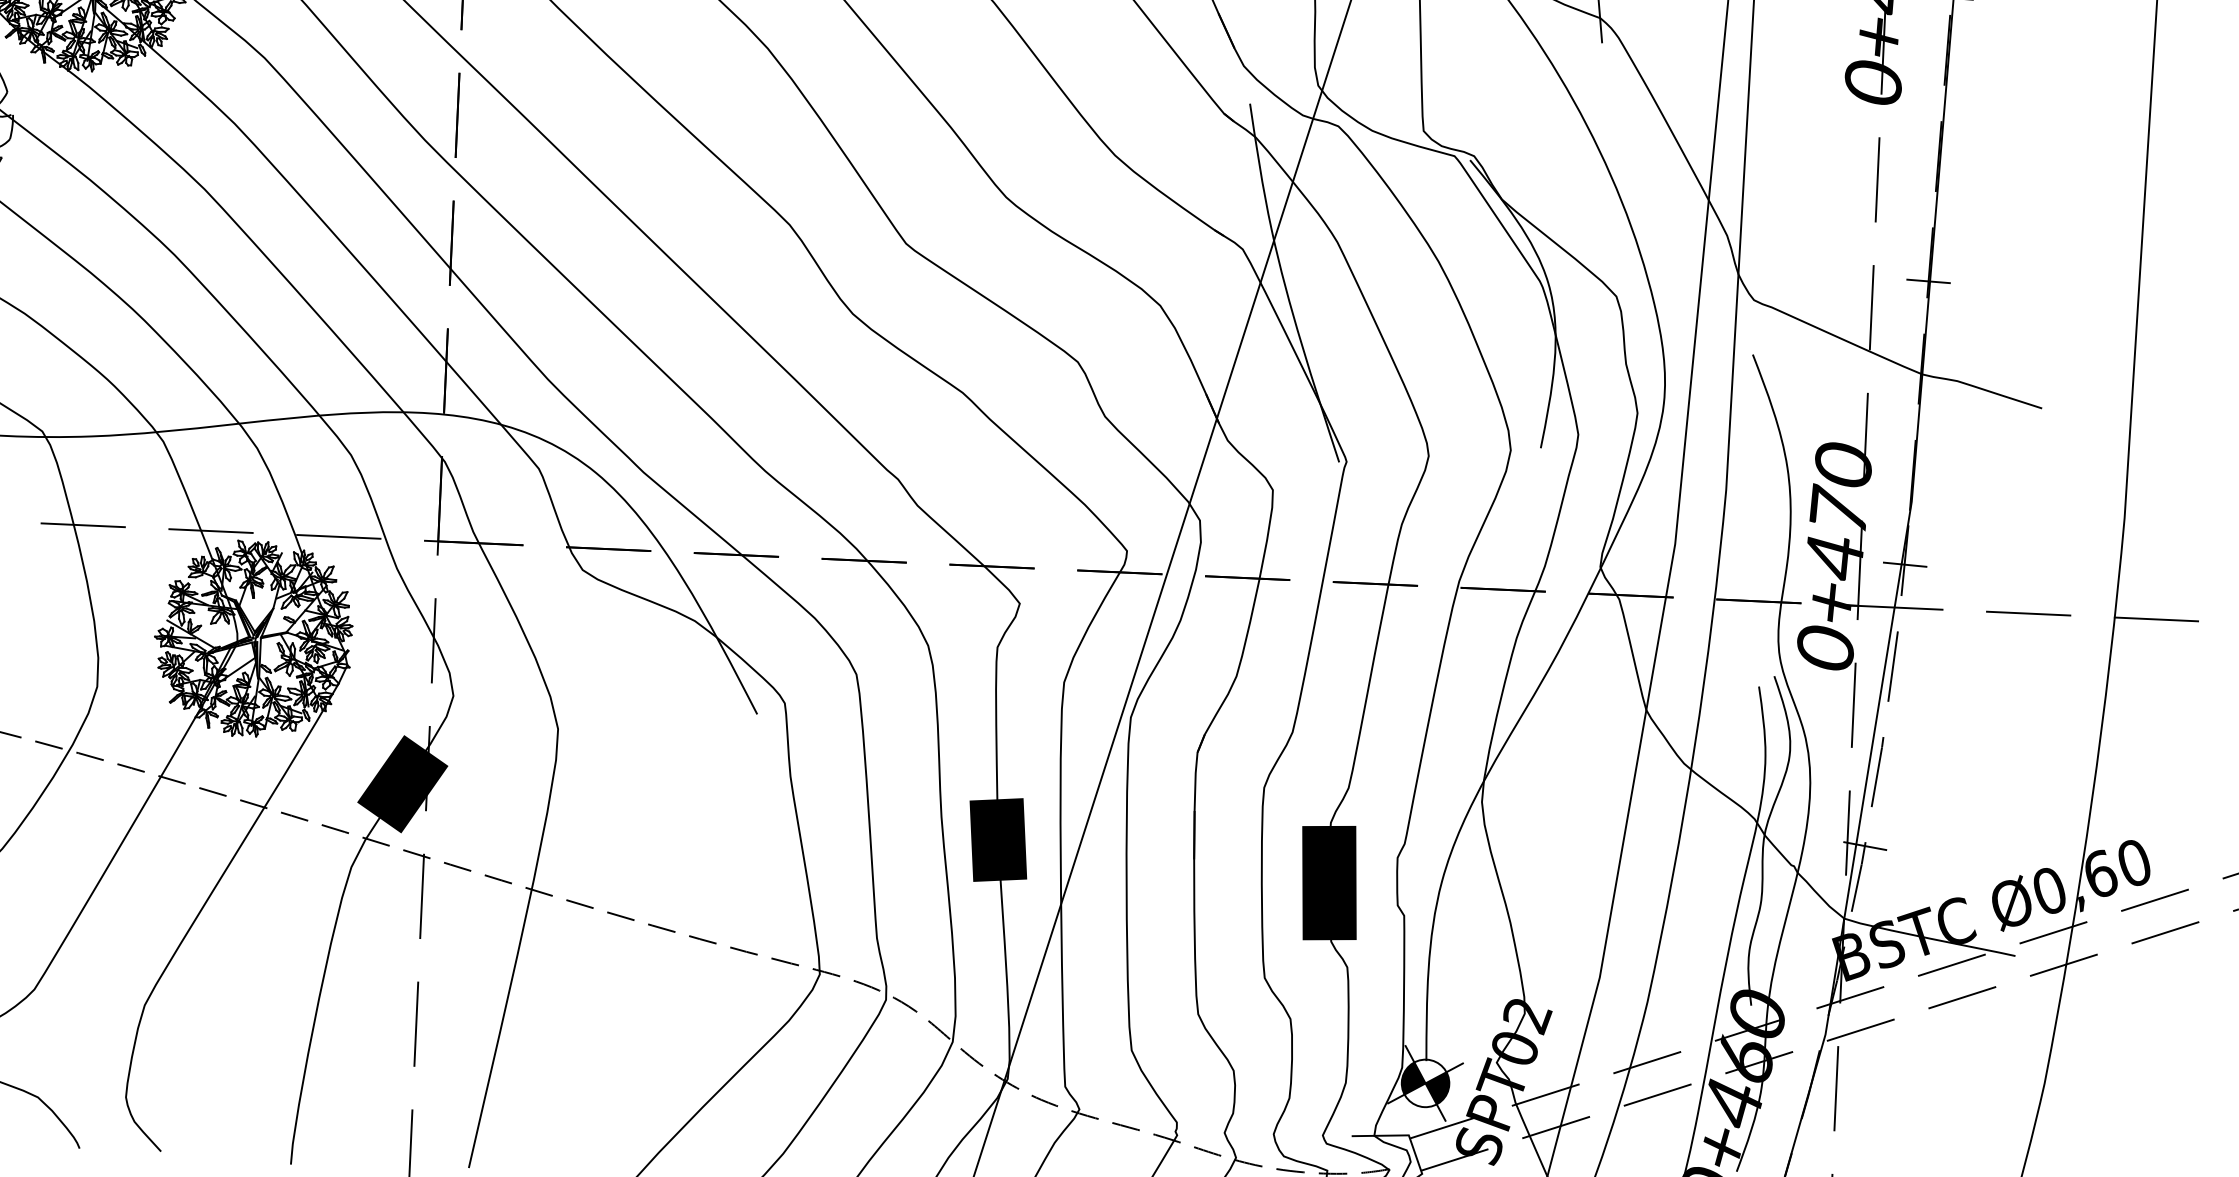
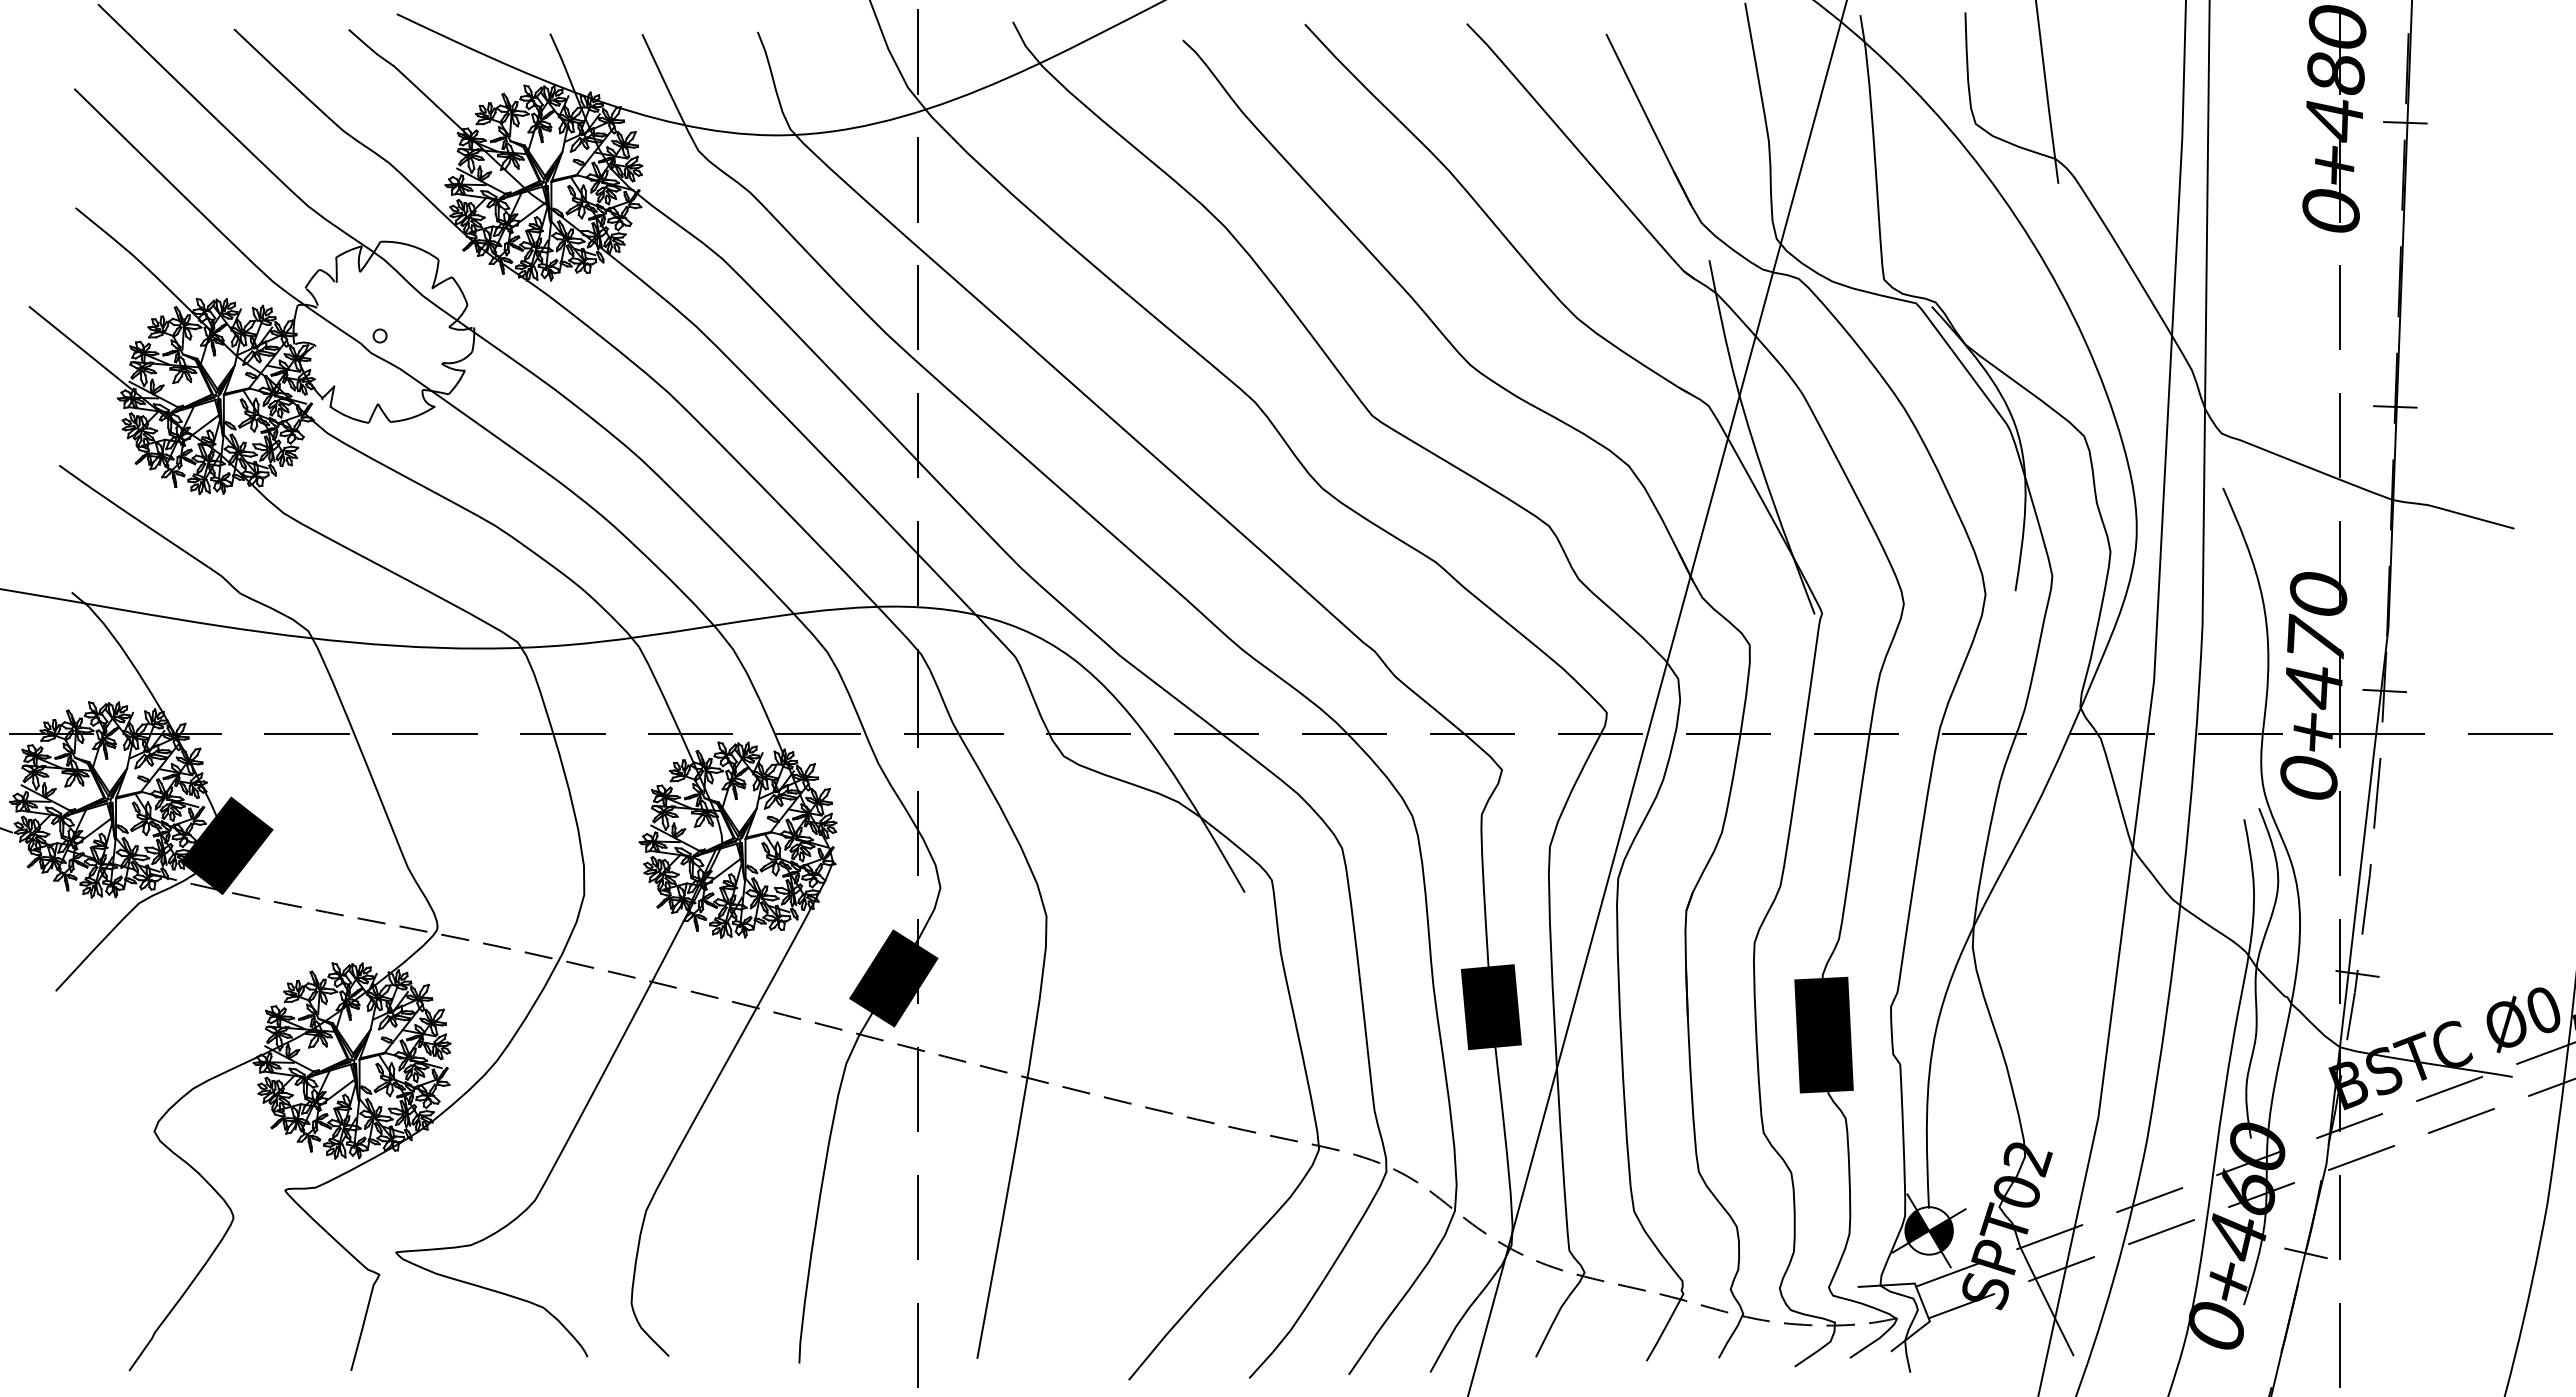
line: (1800, 1123) -> (2305, 1253), added

